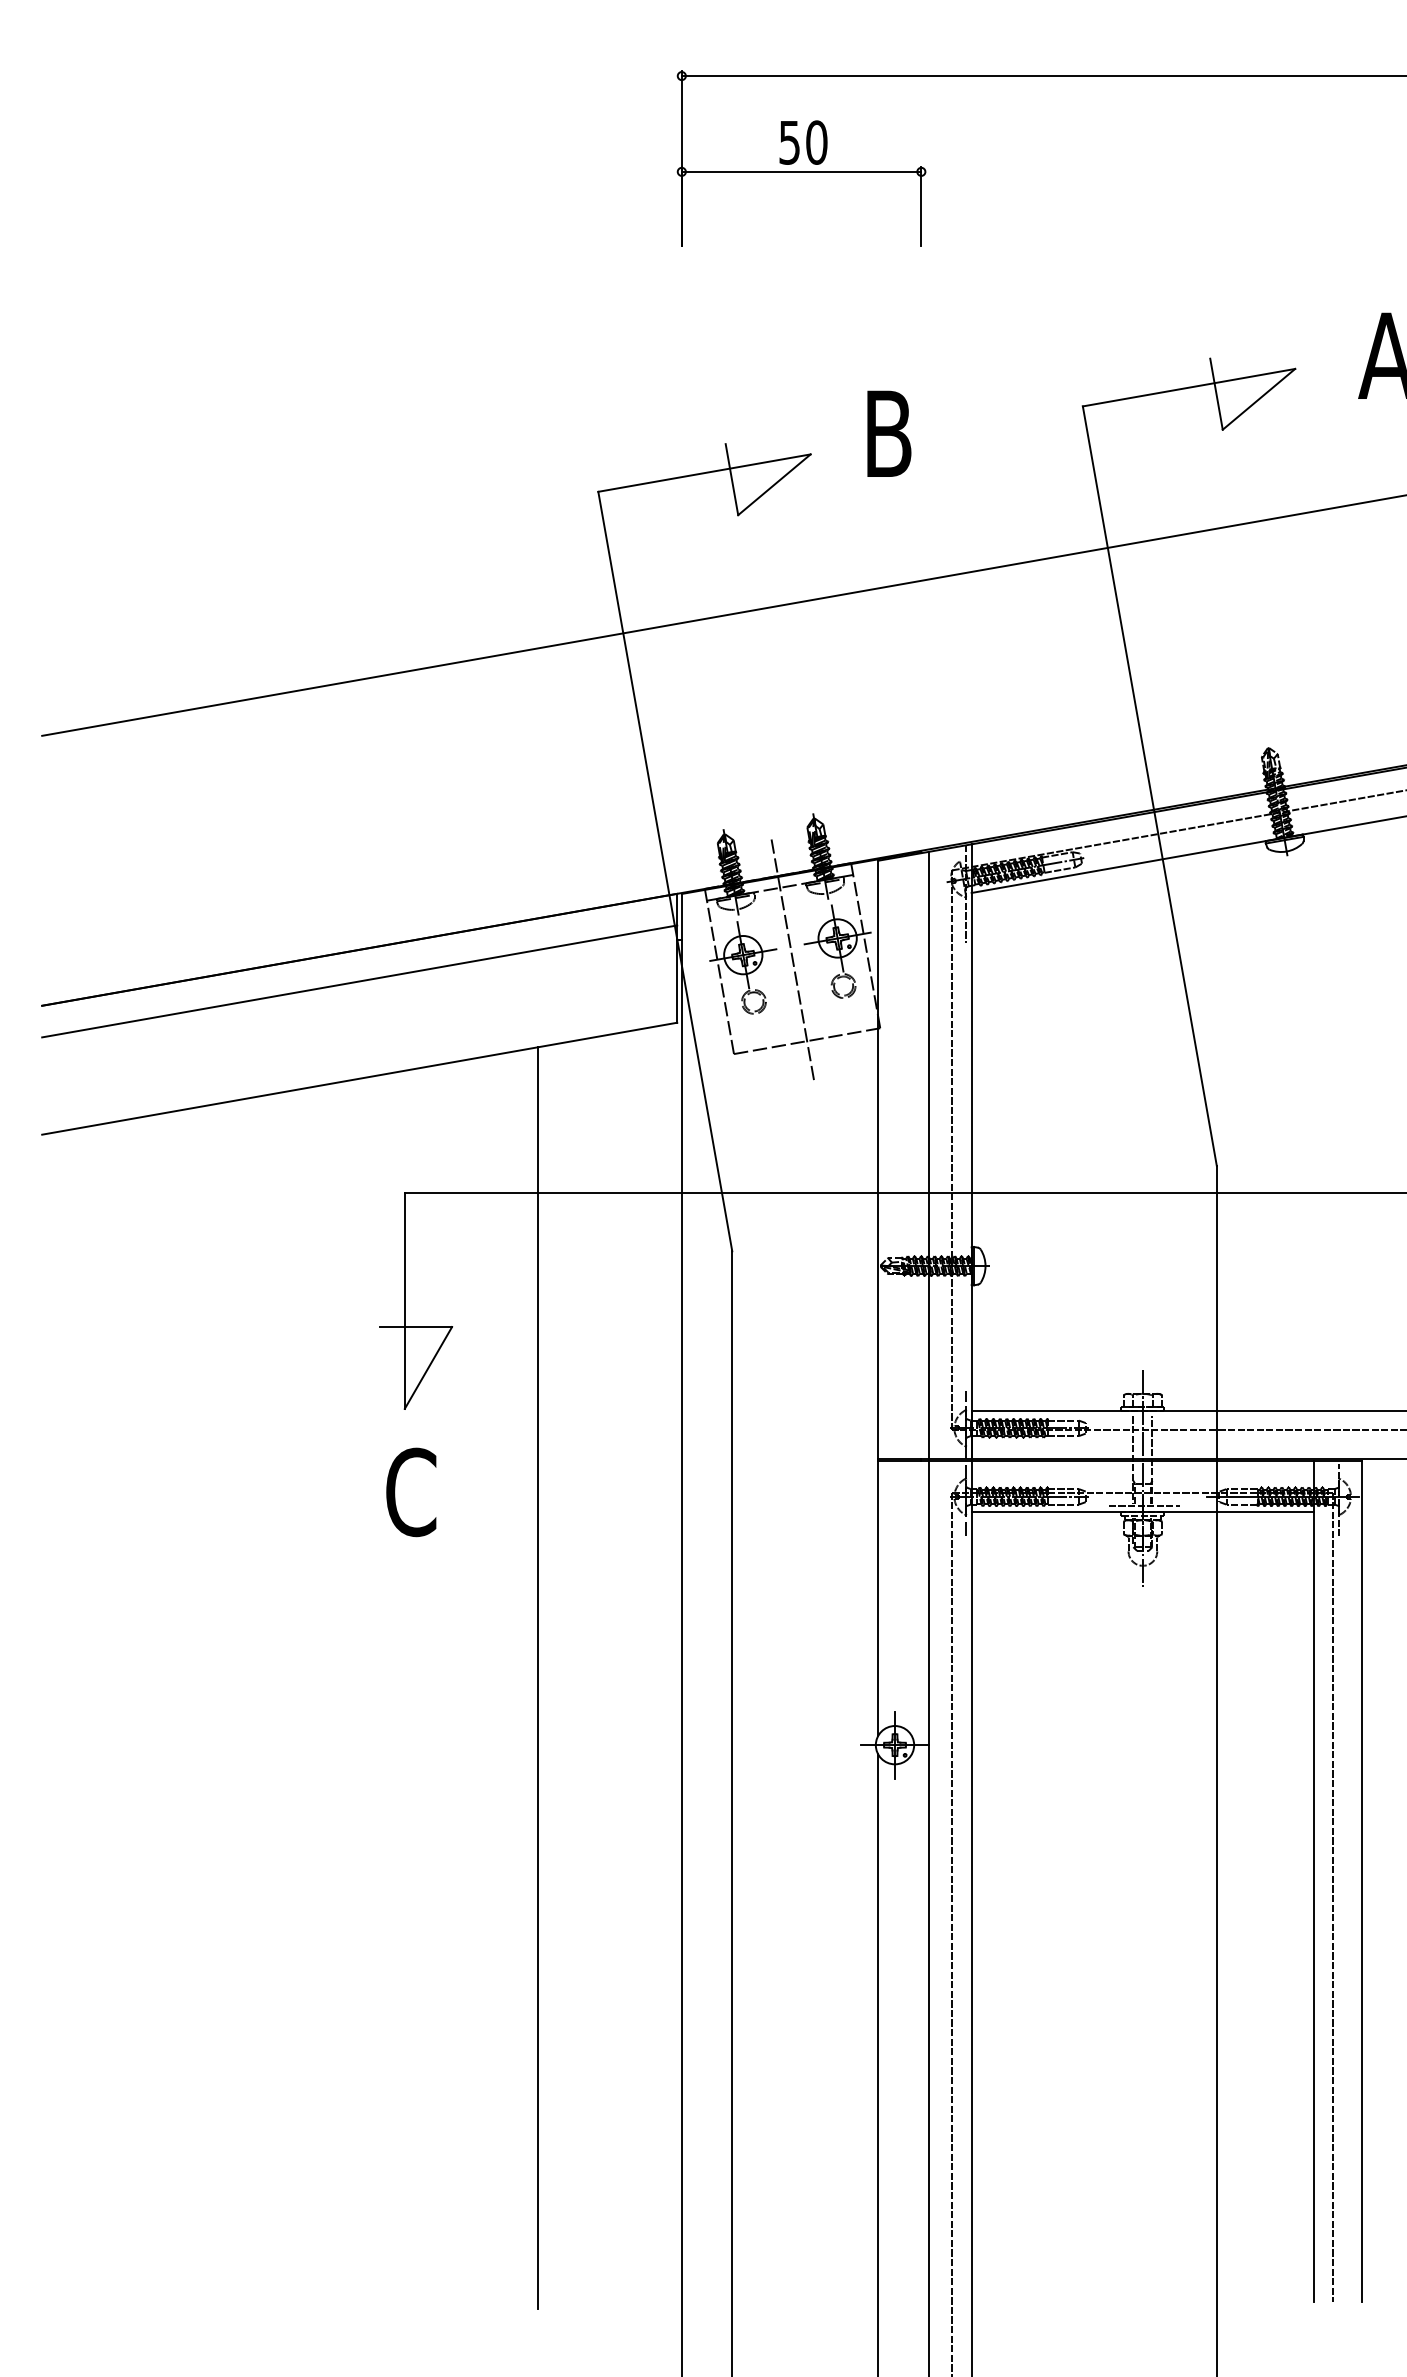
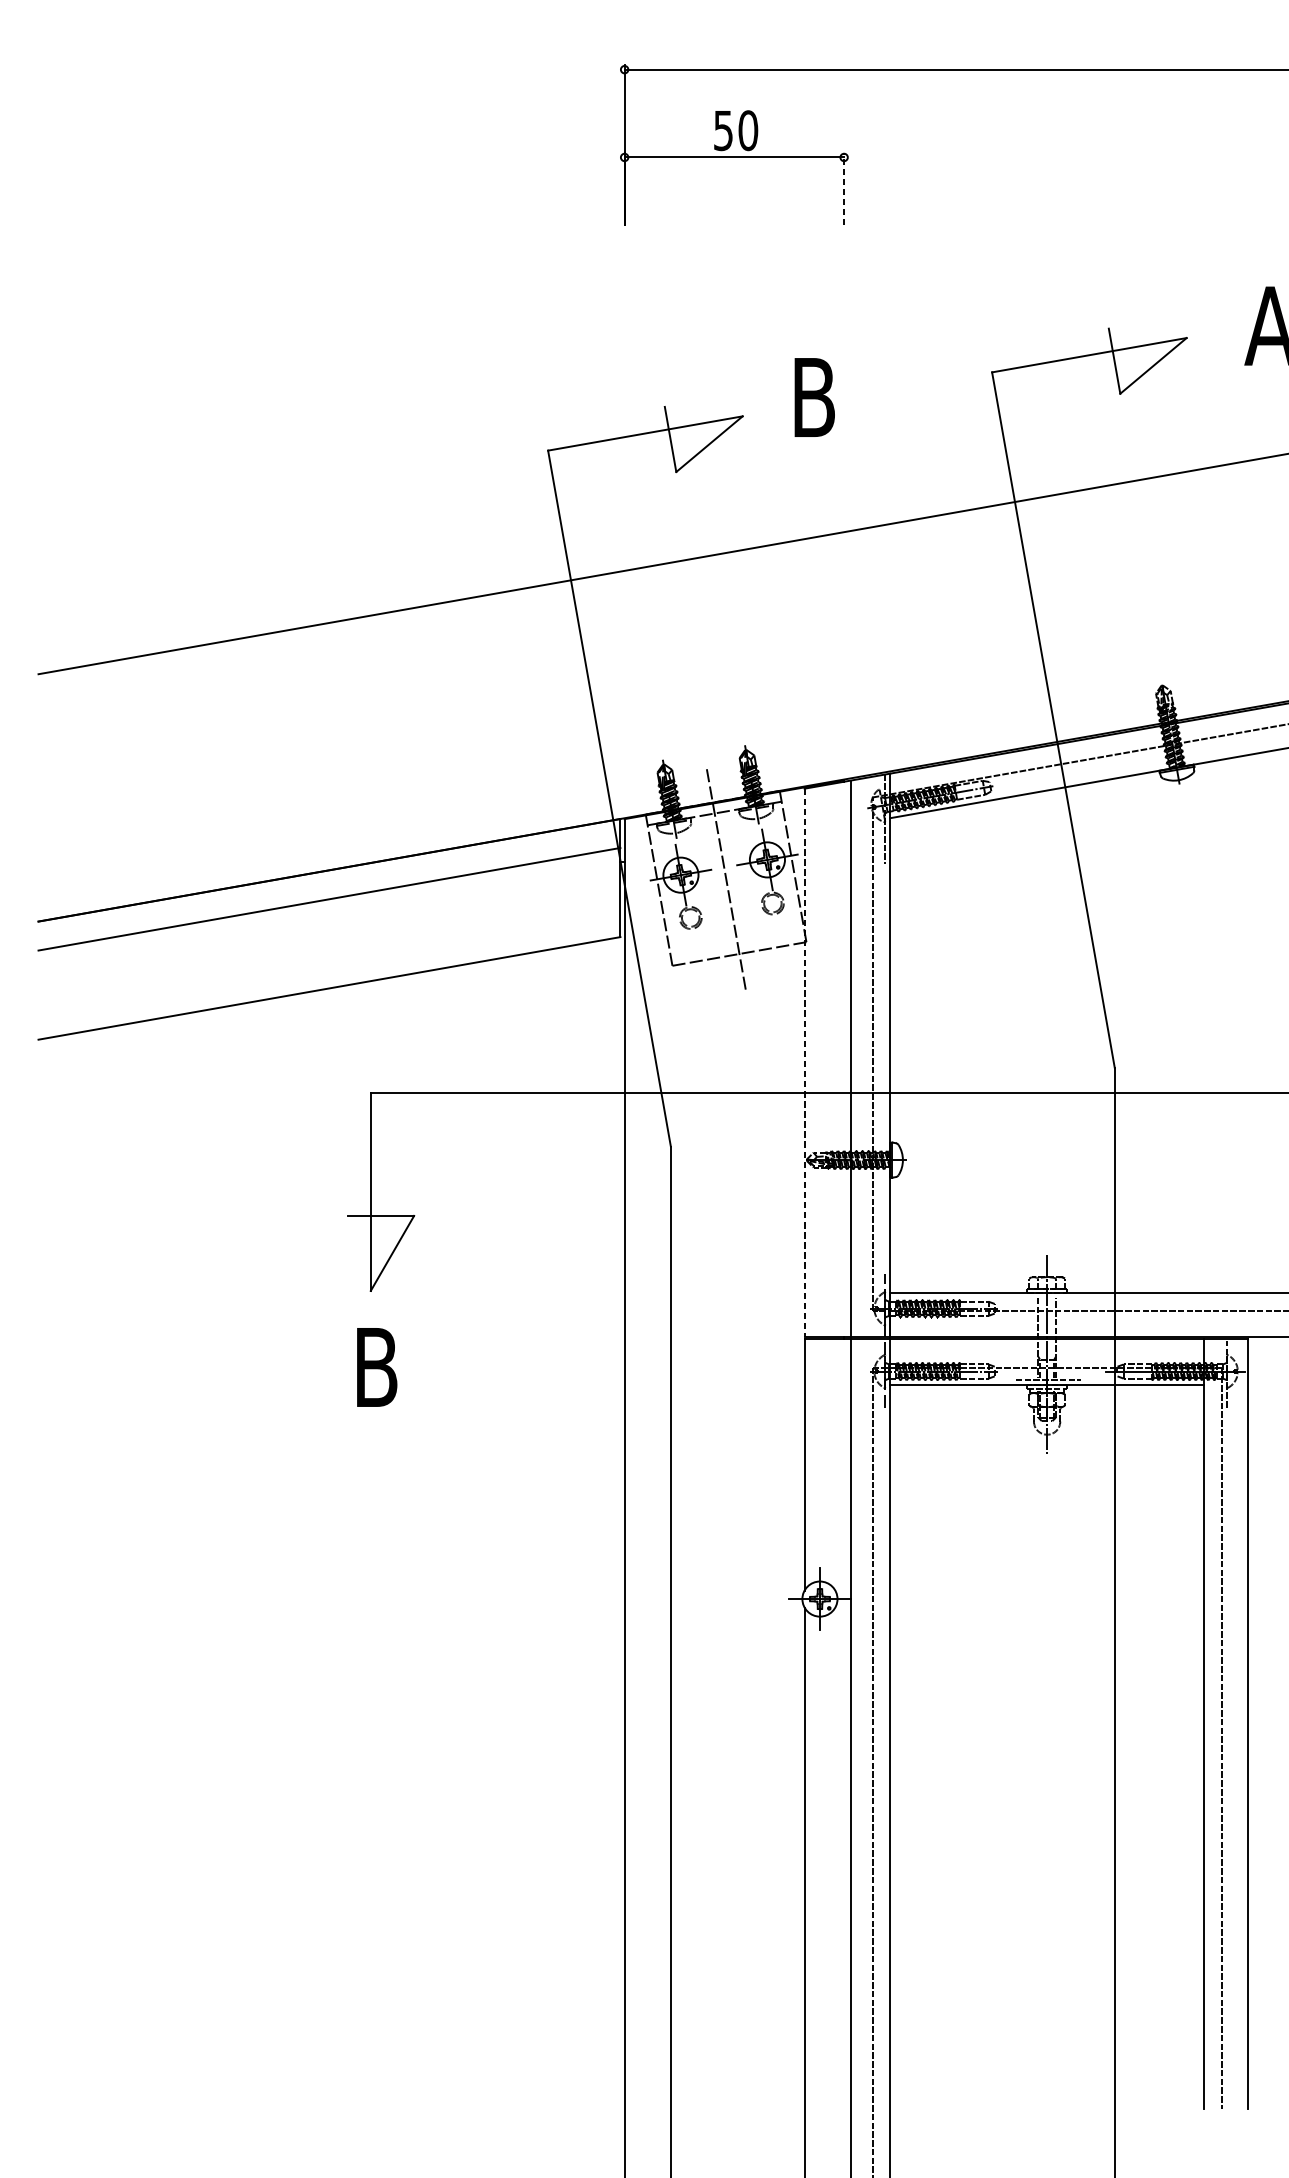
line: (921, 206) -> (844, 189), solid -> dashed
line: (878, 1160) -> (804, 1063), solid -> dashed
text: (411, 1492) -> (376, 1367), C -> B
line: (538, 1678) -> (493, 1537), removed

